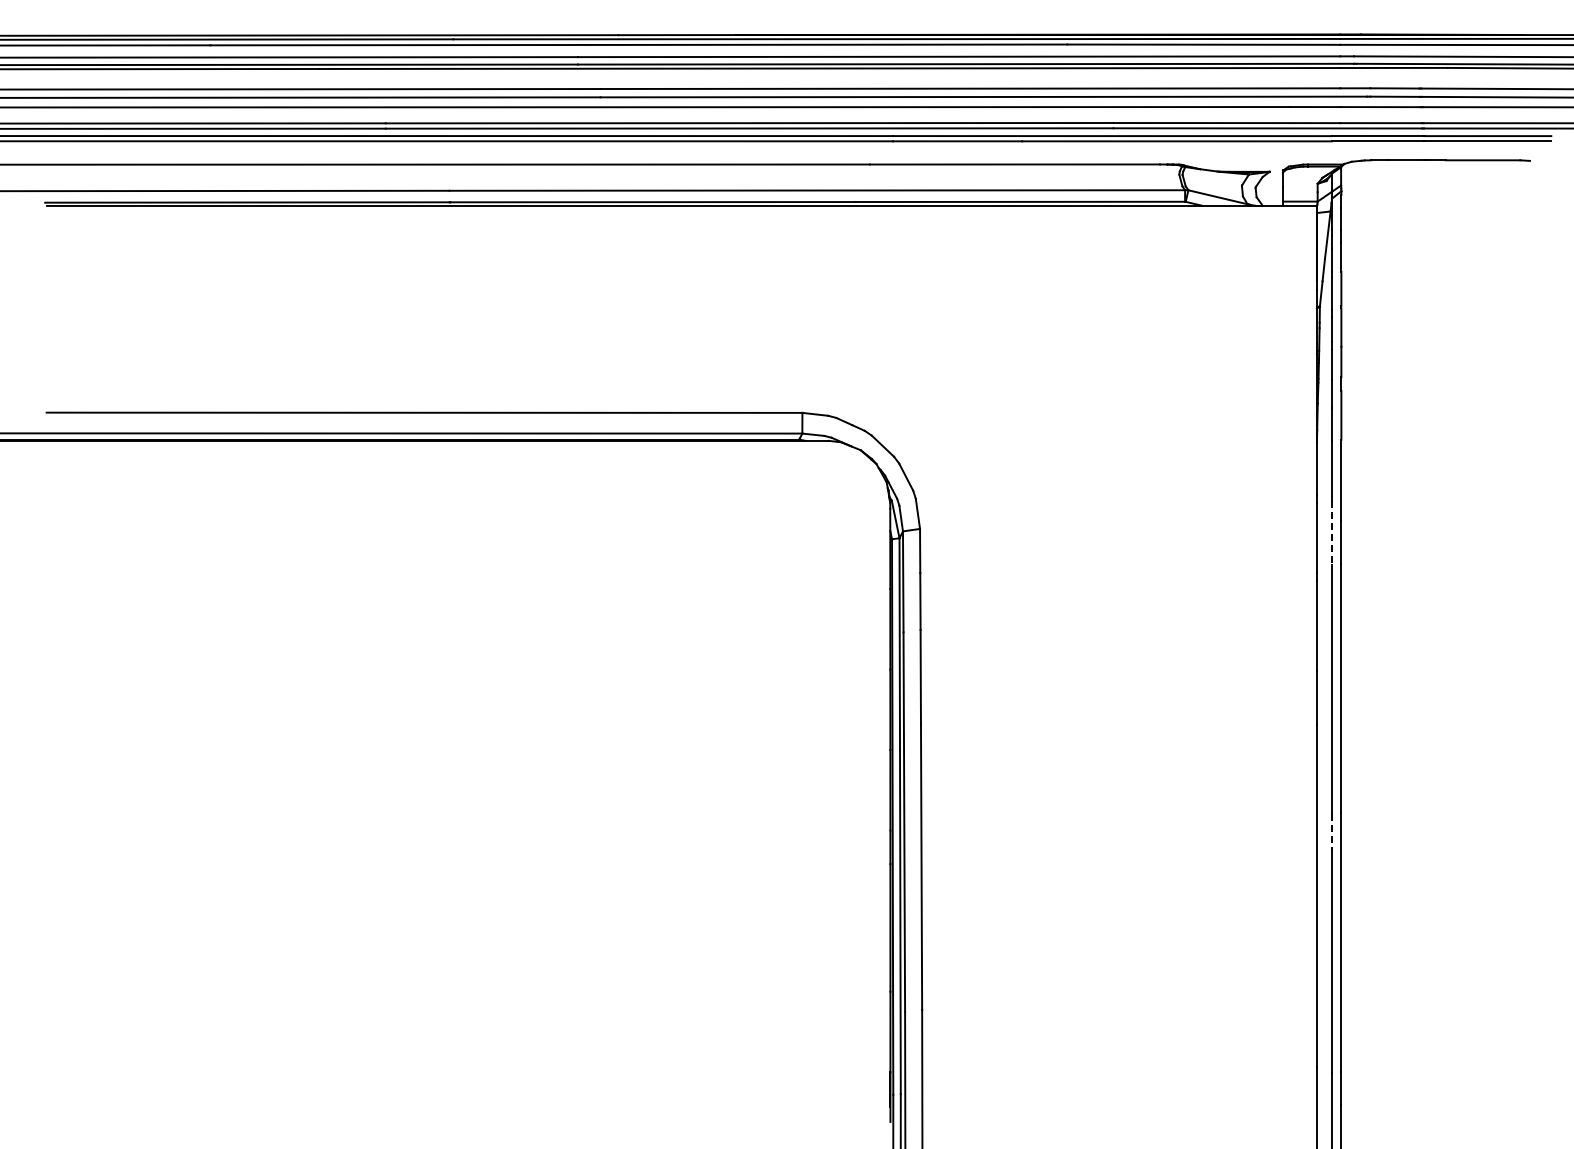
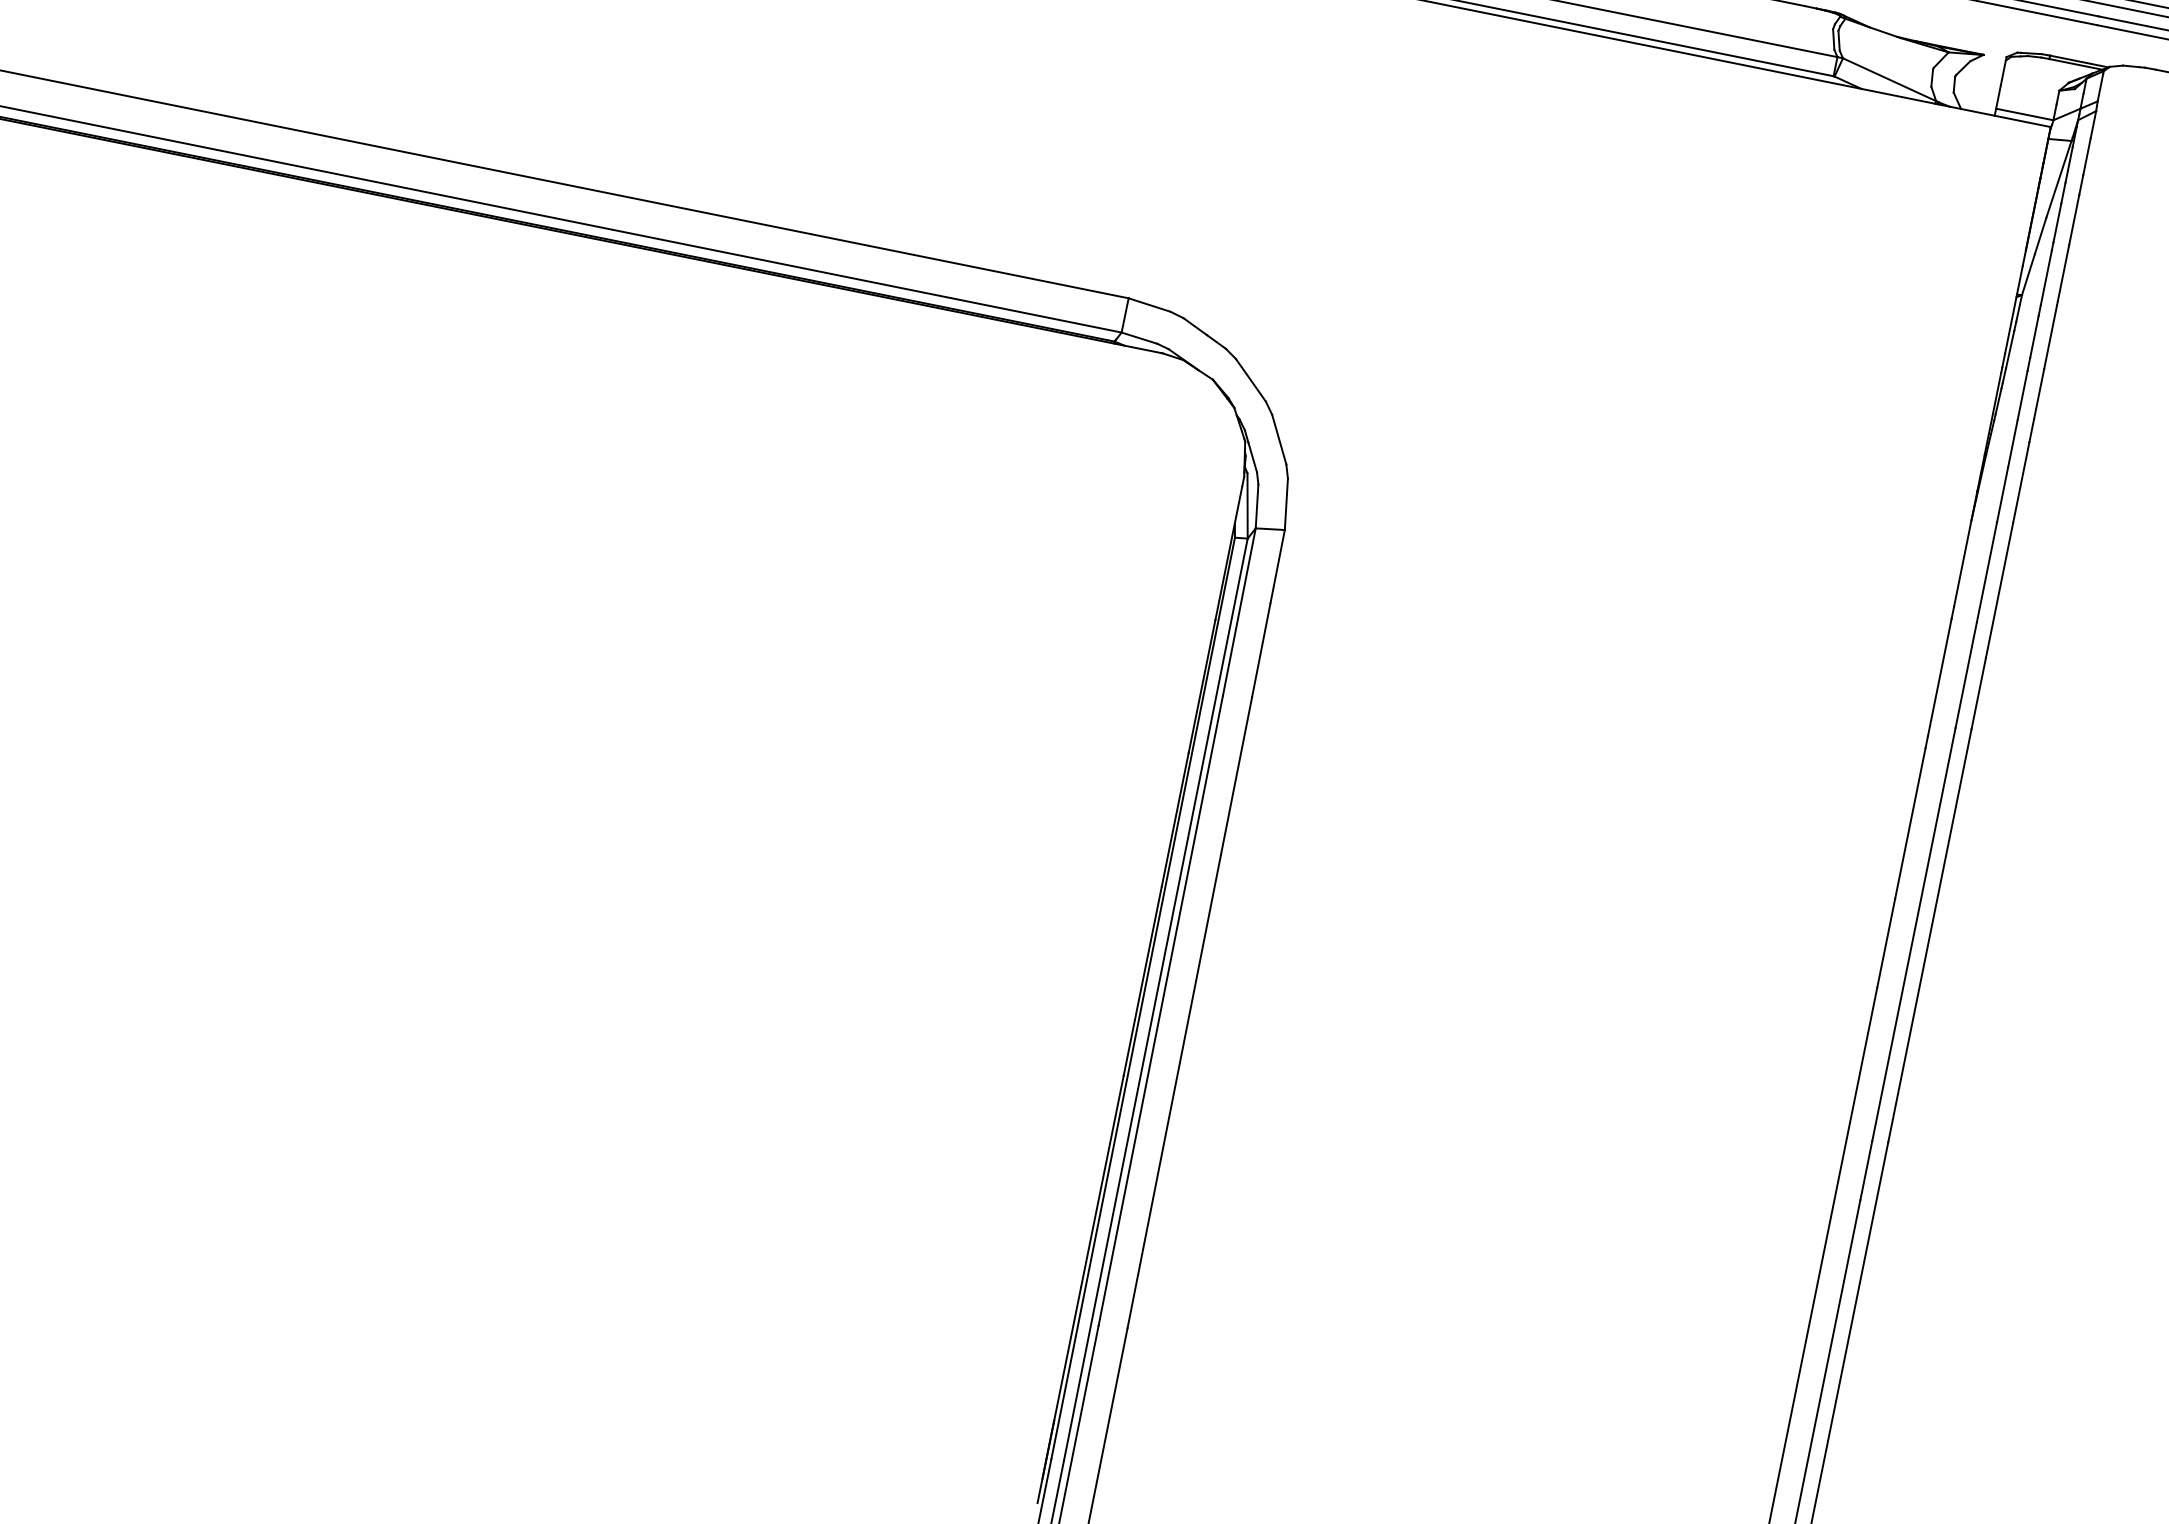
line: (1331, 533) -> (1965, 675), dashed -> solid
line: (1331, 832) -> (1865, 1170), dashed -> solid

